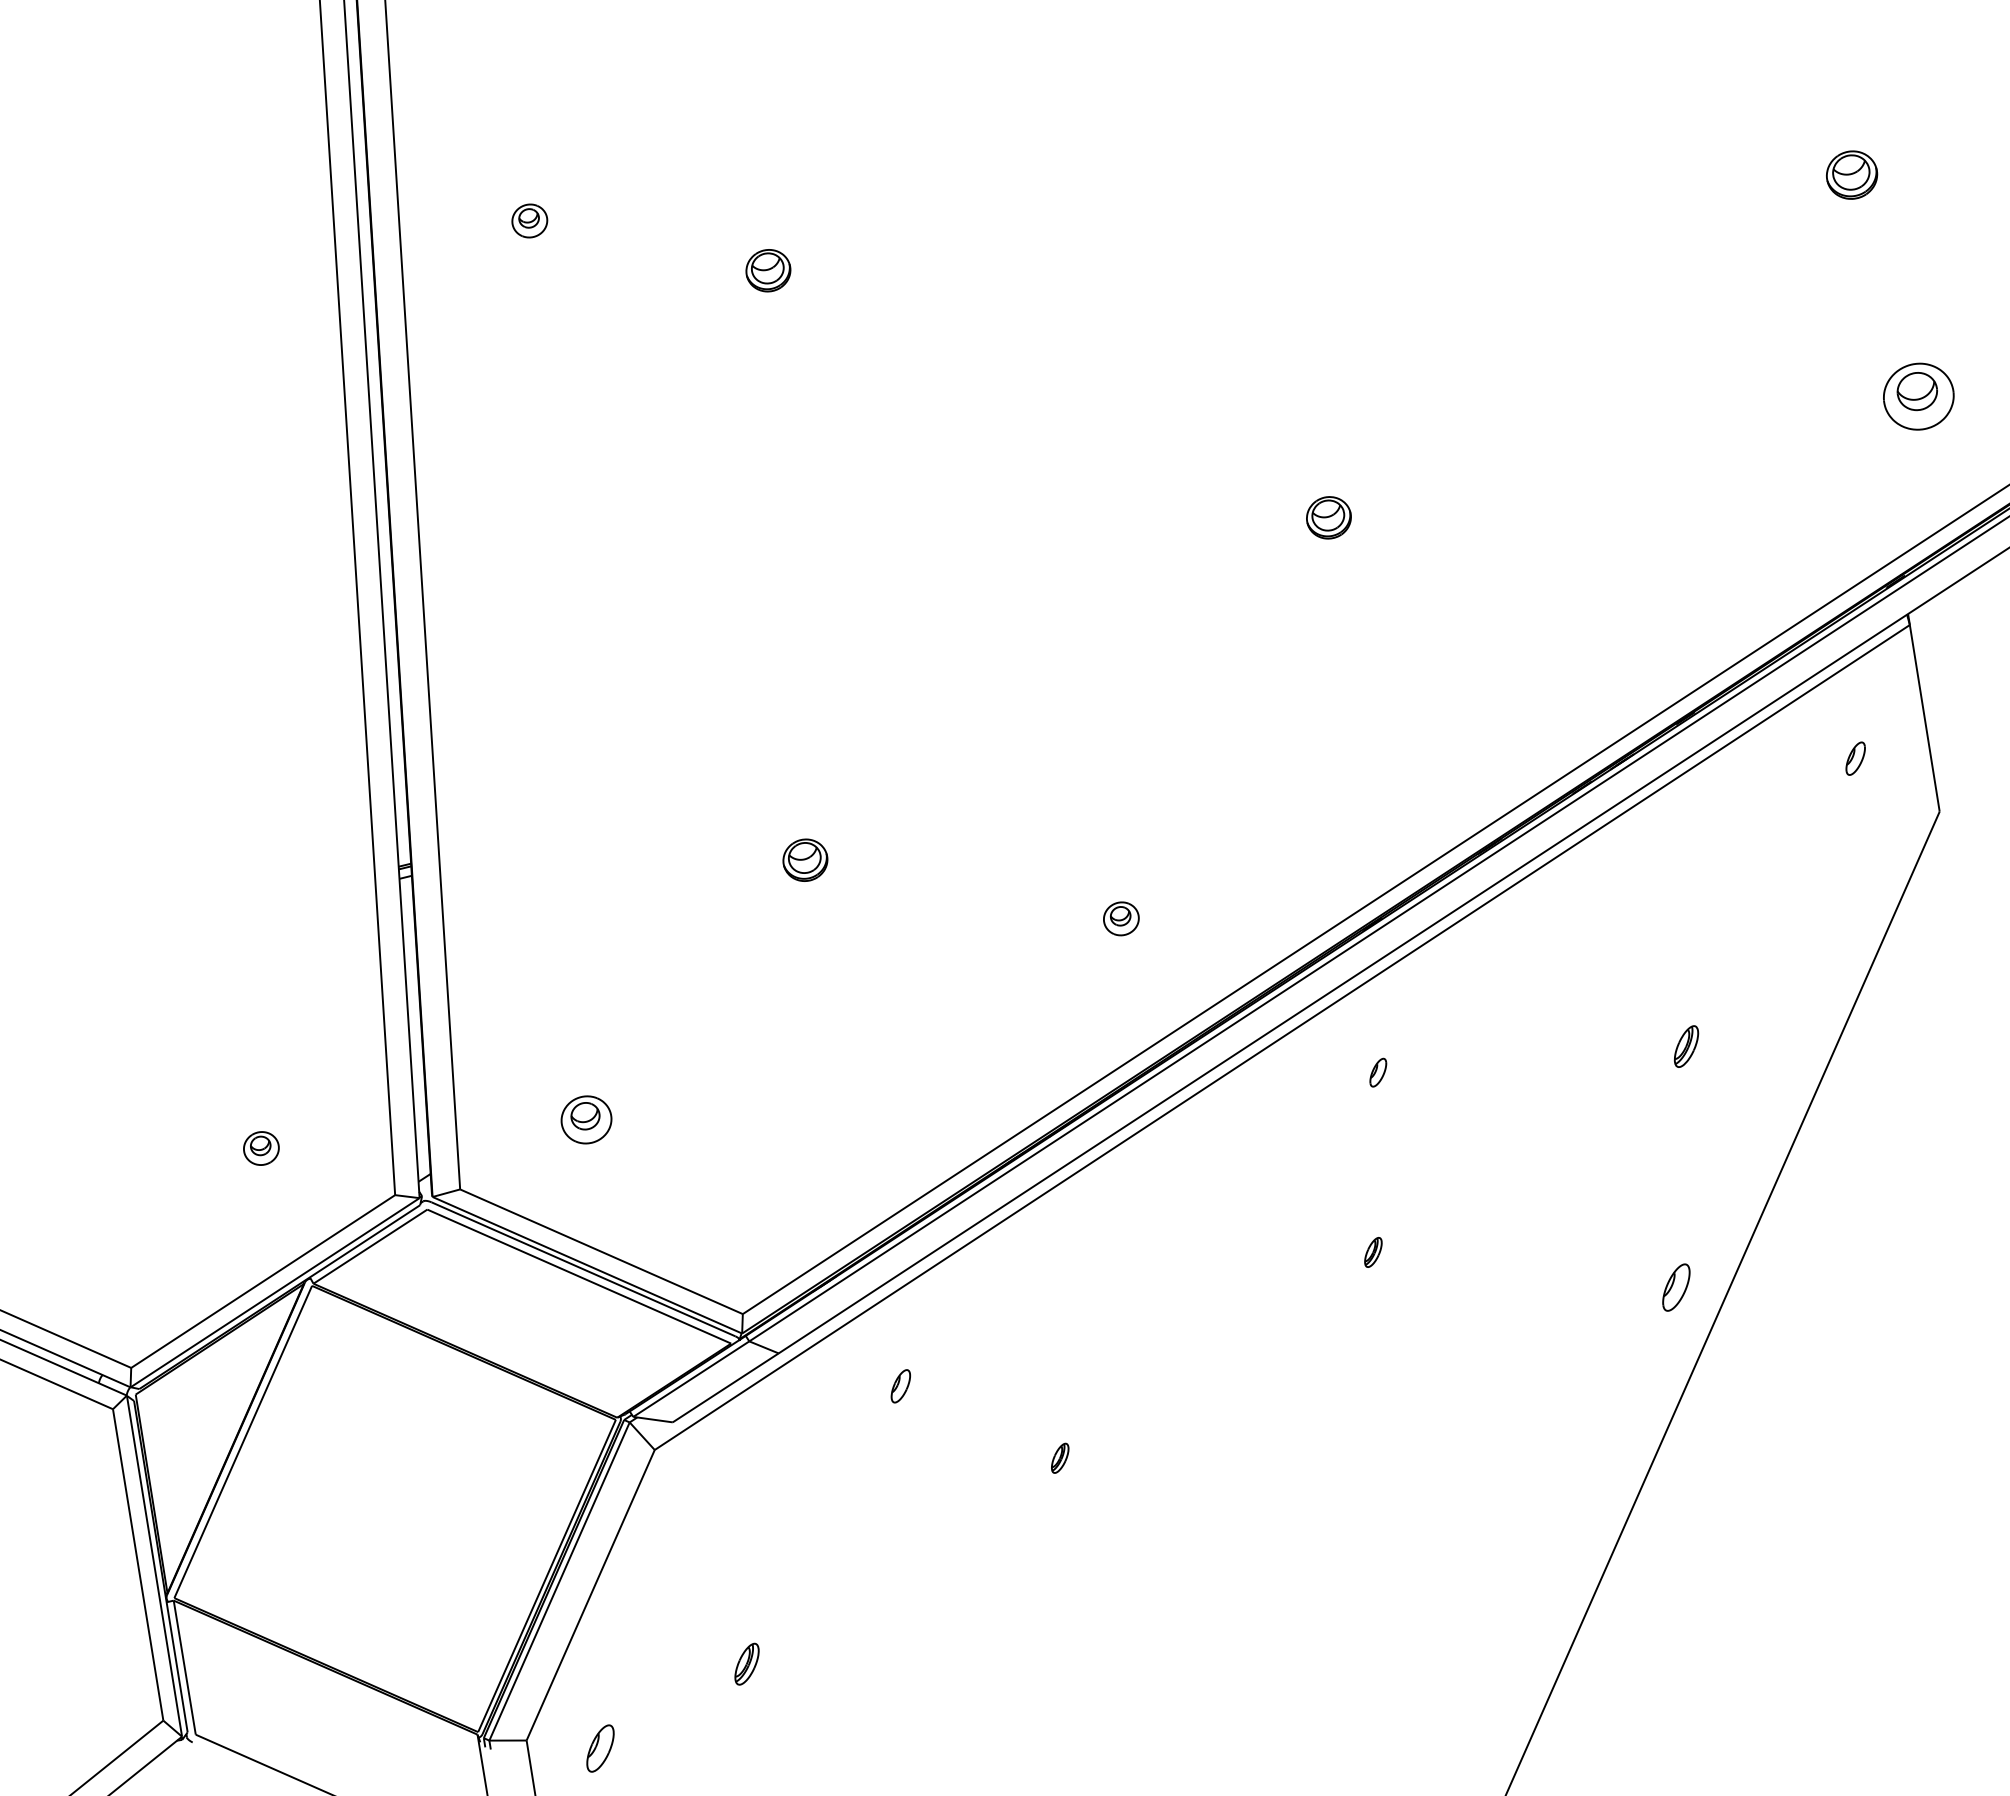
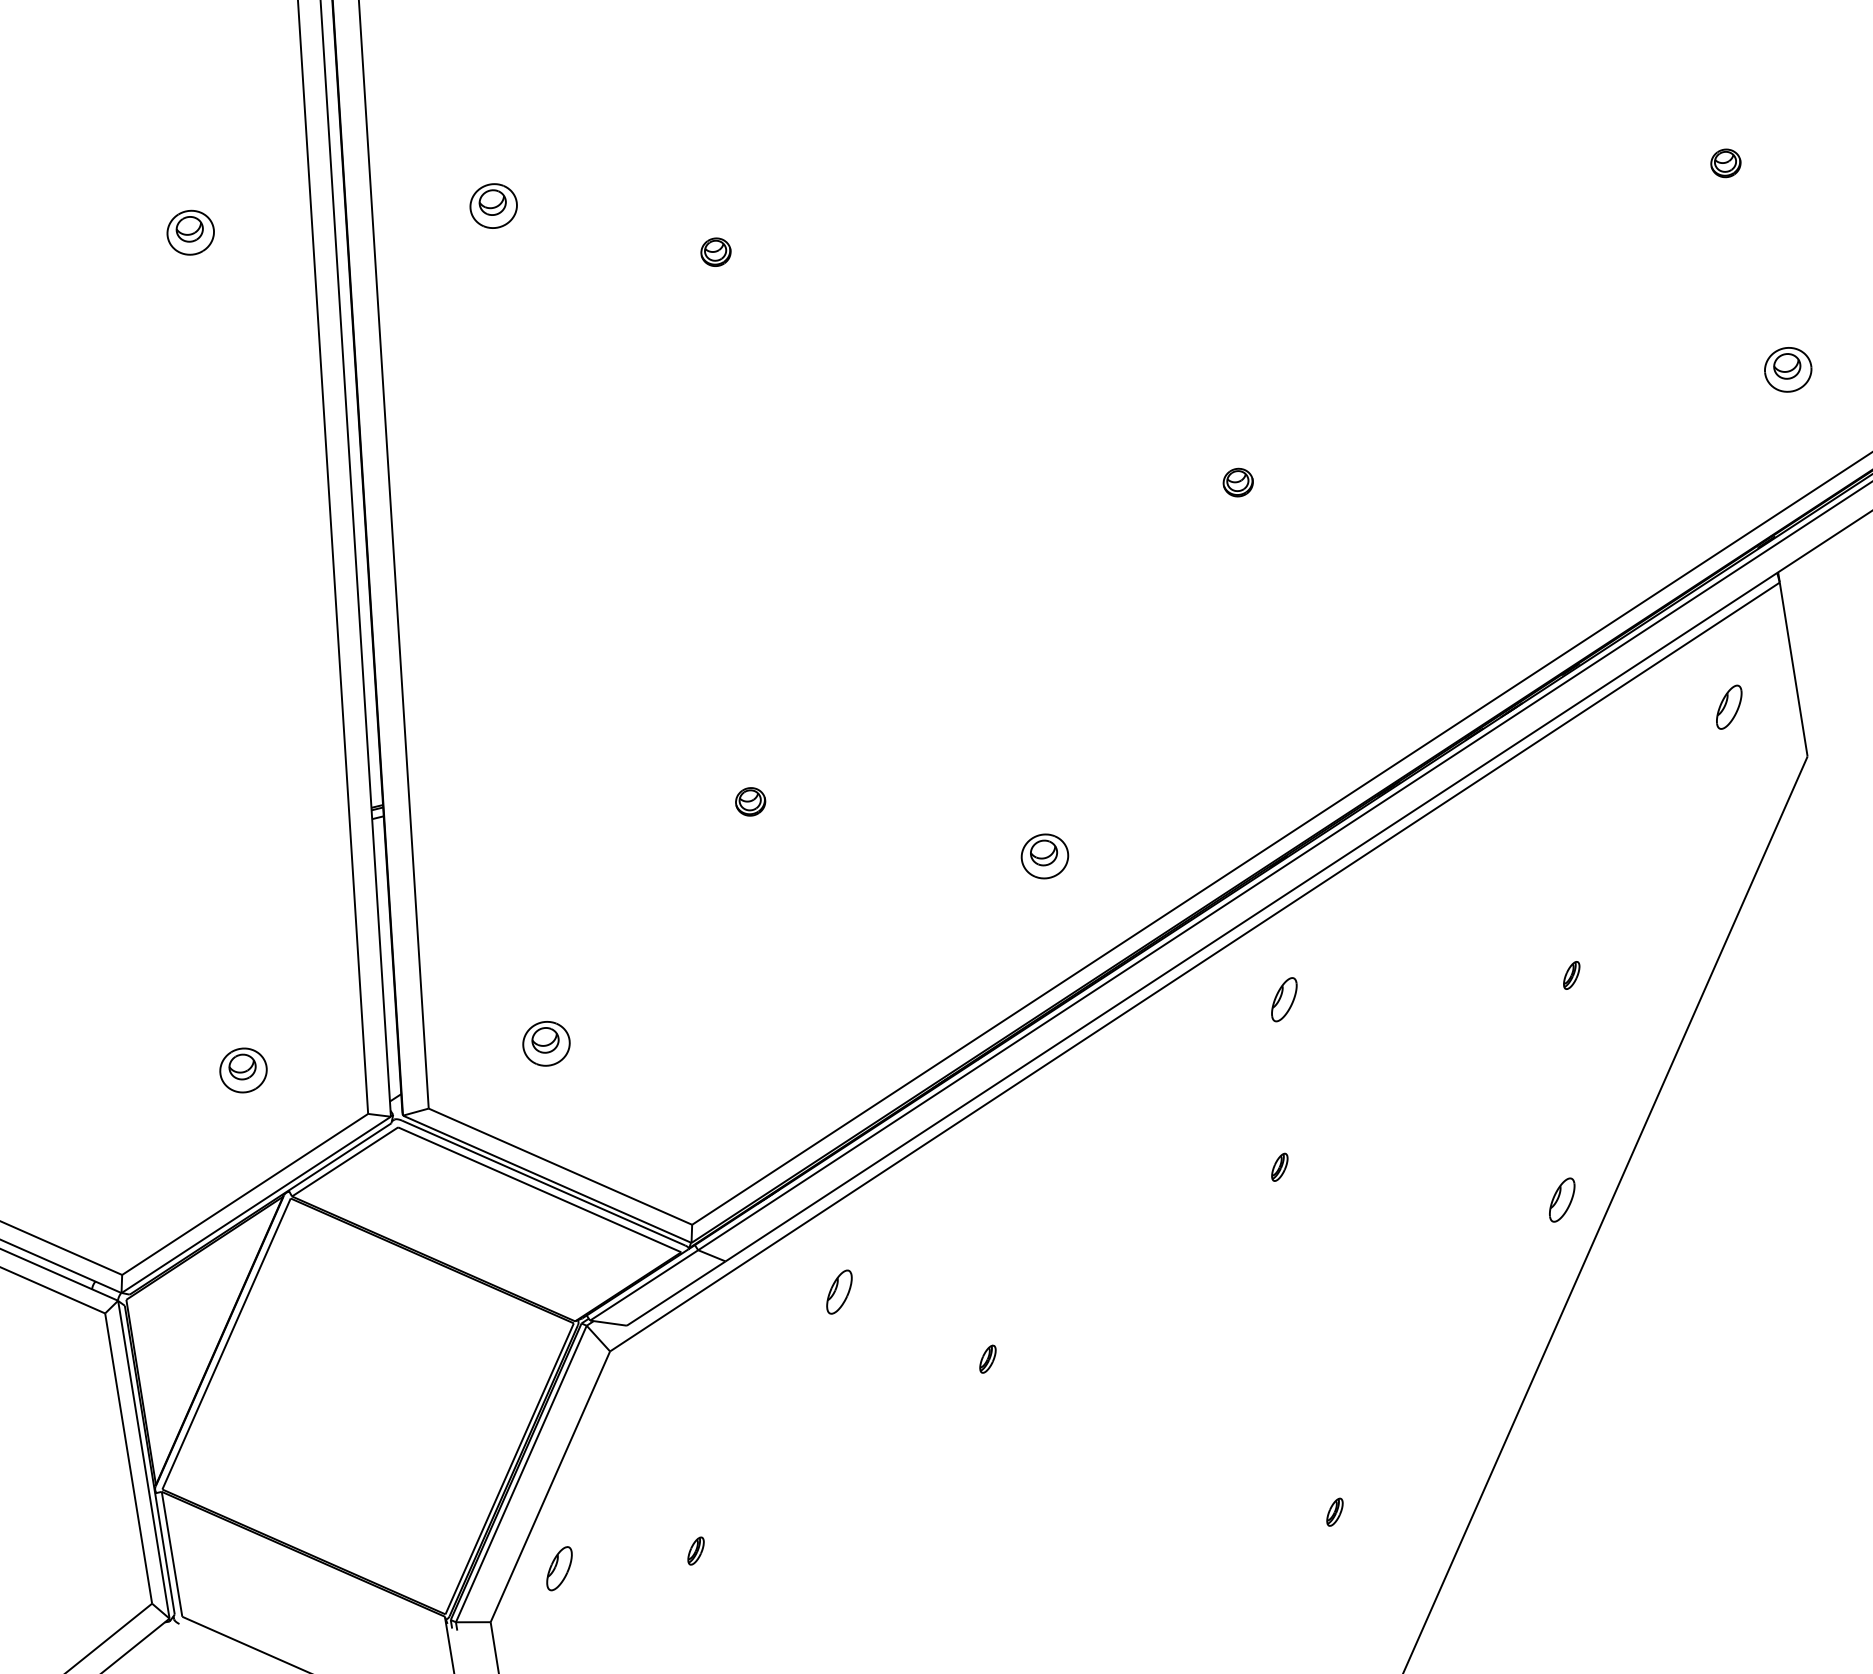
part: (1851, 175) -> (1725, 163), size x0.62
part: (529, 220) -> (493, 205), size x1.43
part: (204, 249) -> (190, 232), added
part: (767, 269) -> (715, 251), size x0.71
part: (1919, 396) -> (1788, 369), size x0.71
part: (1327, 517) -> (1237, 482), size x0.71
part: (1855, 757) -> (1729, 706), size x1.43
part: (805, 859) -> (750, 801), size x0.71
part: (1120, 918) -> (1044, 856), size x1.43
part: (1686, 1046) -> (1571, 975), size x0.71
part: (1378, 1072) -> (1284, 999), size x1.67
part: (261, 1148) -> (243, 1070), size x1.43
part: (900, 1385) -> (839, 1291), size x1.43
part: (1432, 1621) -> (1334, 1511), added
part: (746, 1663) -> (695, 1550), size x0.71
part: (600, 1748) -> (559, 1568), moved

